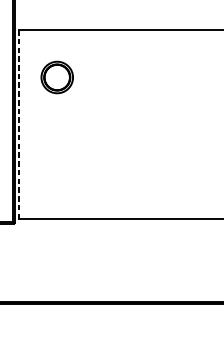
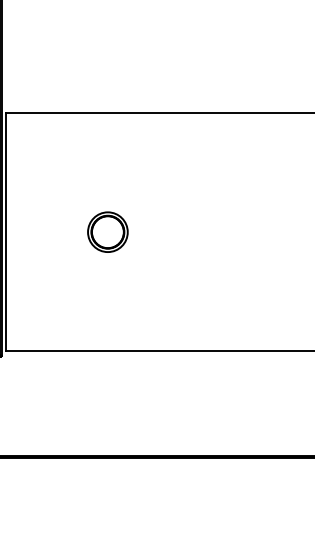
part: (56, 76) -> (107, 231), moved
line: (18, 123) -> (6, 231), dashed -> solid

